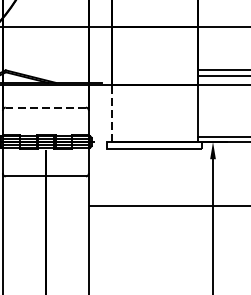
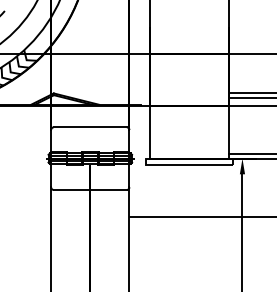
line: (46, 107) -> (90, 127), dashed -> solid
line: (111, 113) -> (150, 132), dashed -> solid

